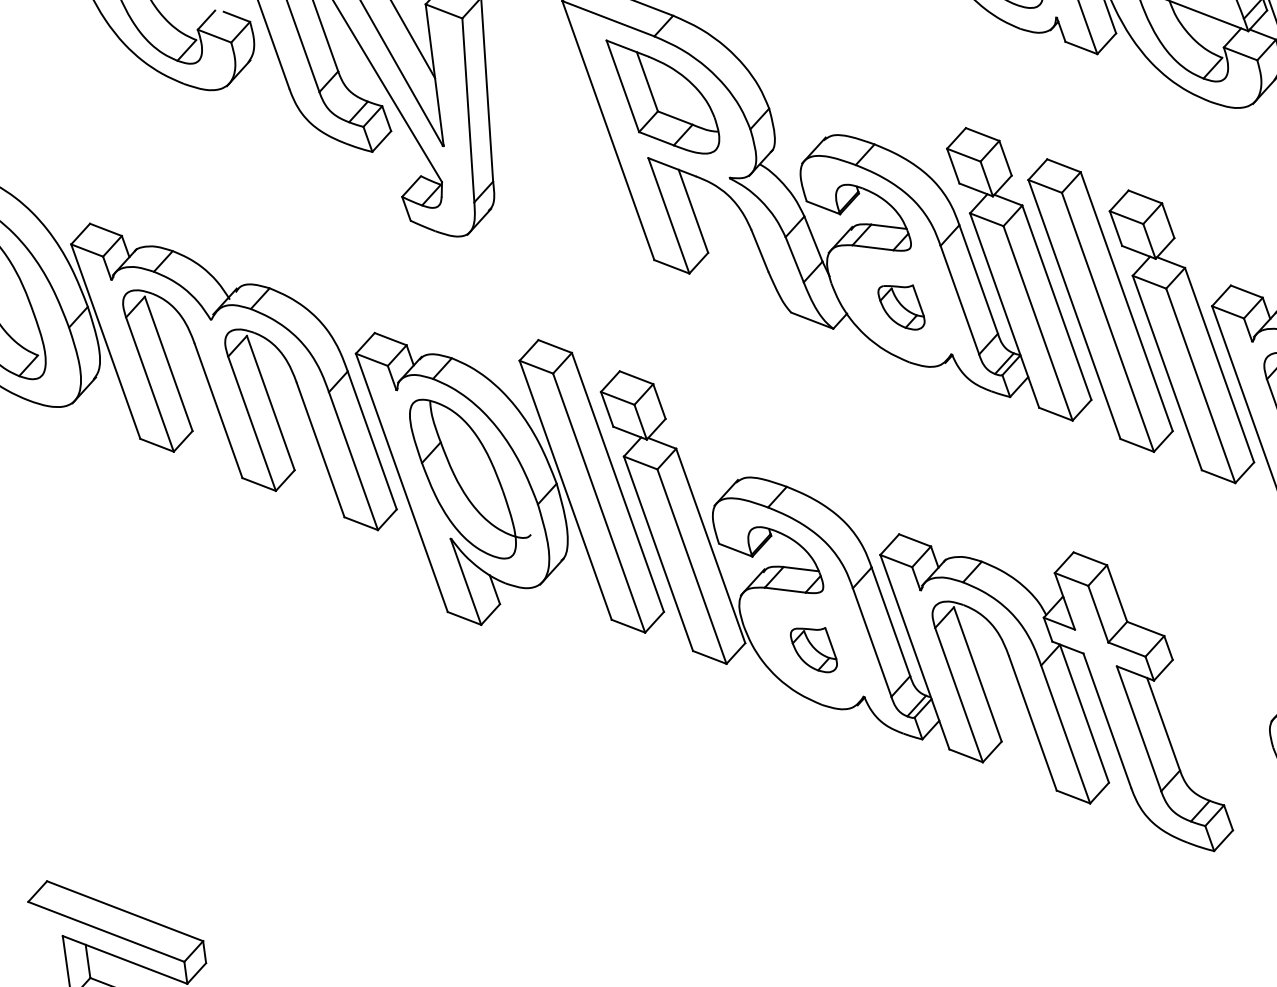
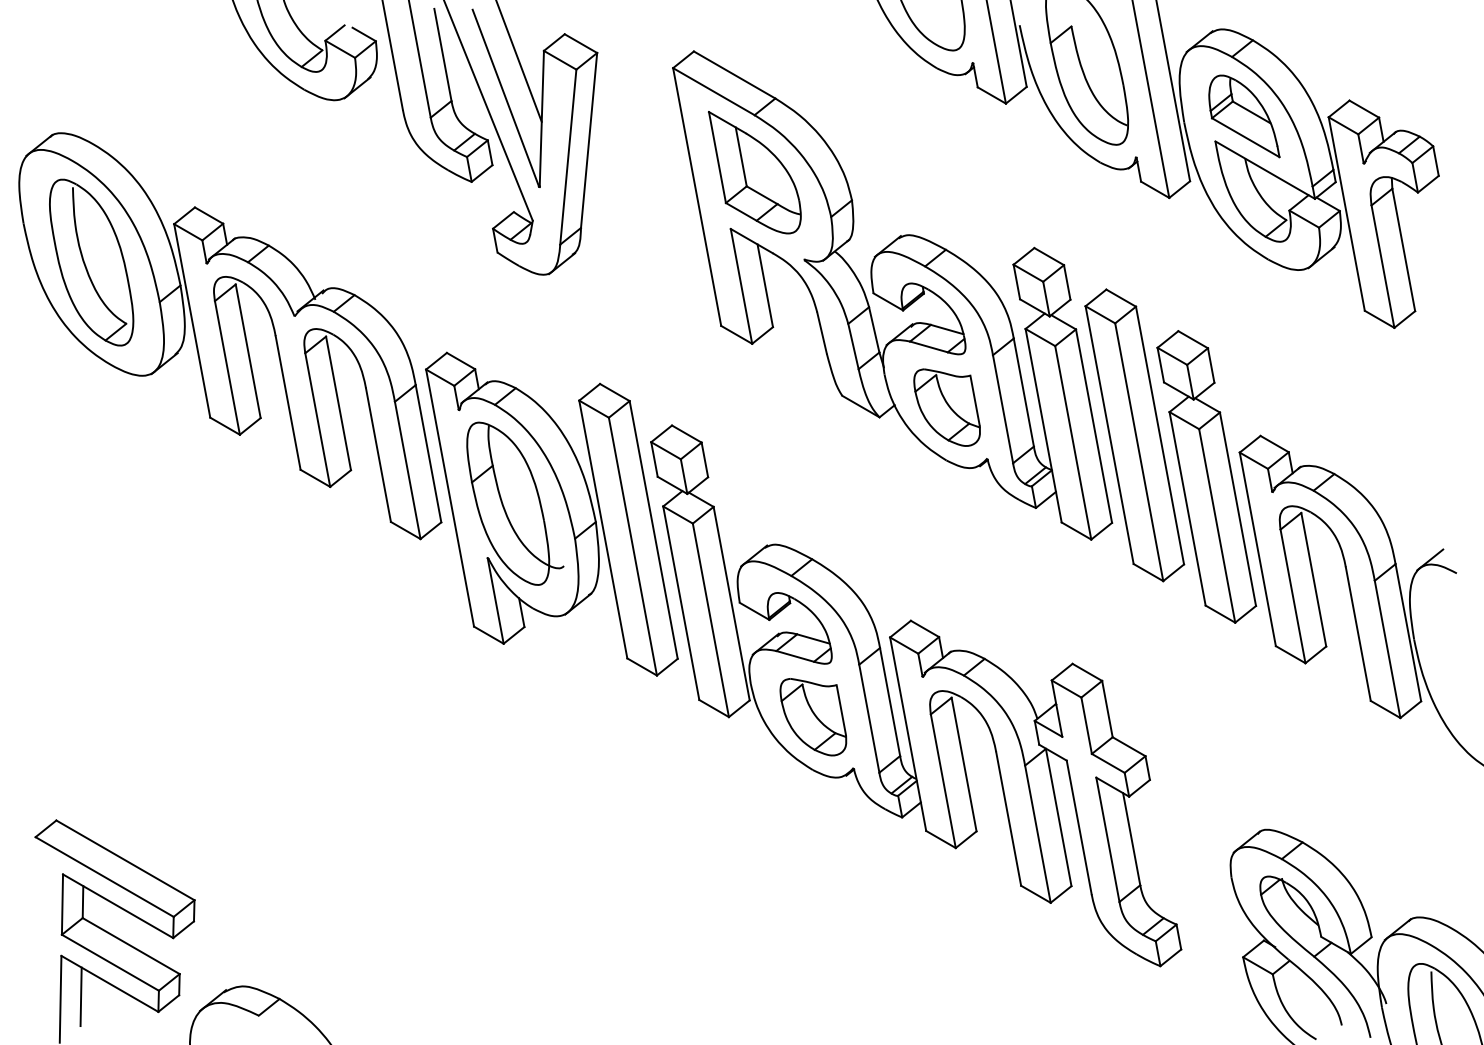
part: (901, 307) -> (946, 407), size x1.67
part: (814, 650) -> (813, 717), size x1.67

